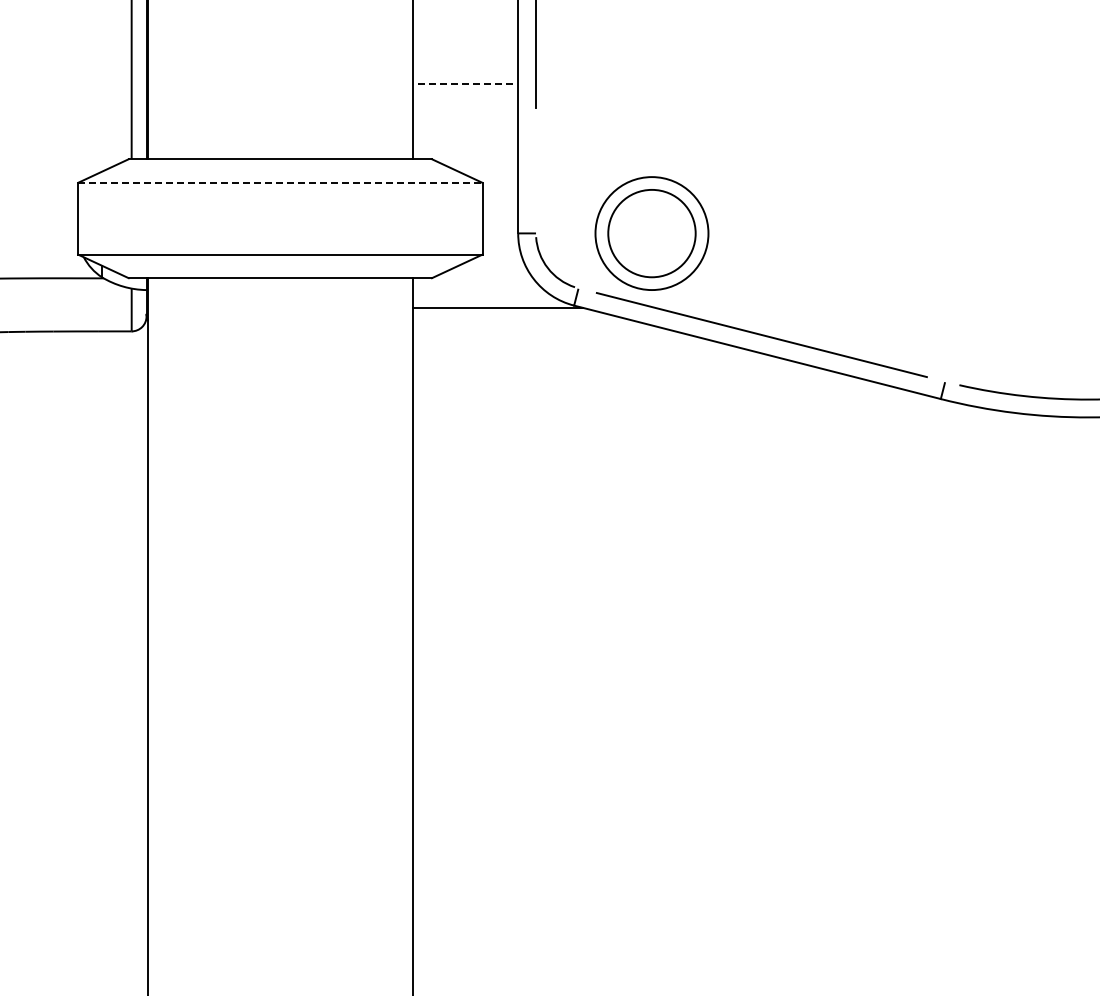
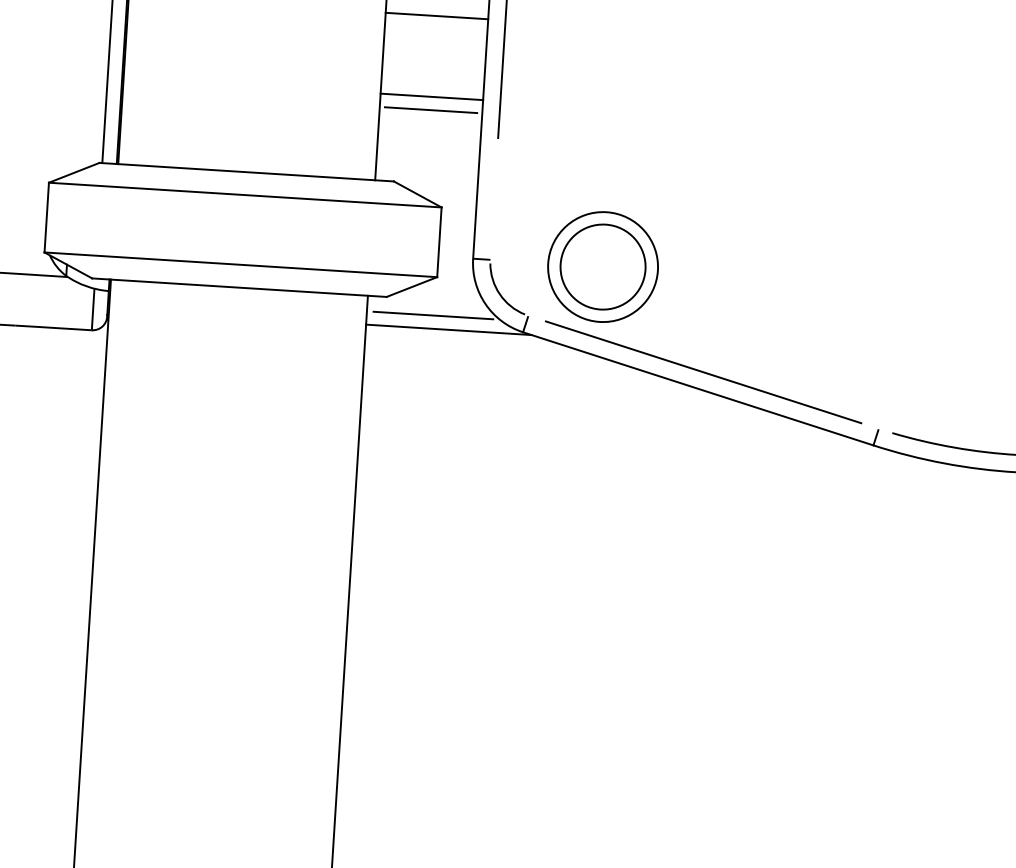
line: (465, 70) -> (431, 97), added
line: (464, 83) -> (430, 109), dashed -> solid
line: (280, 182) -> (245, 194), dashed -> solid
line: (480, 294) -> (432, 315), added

